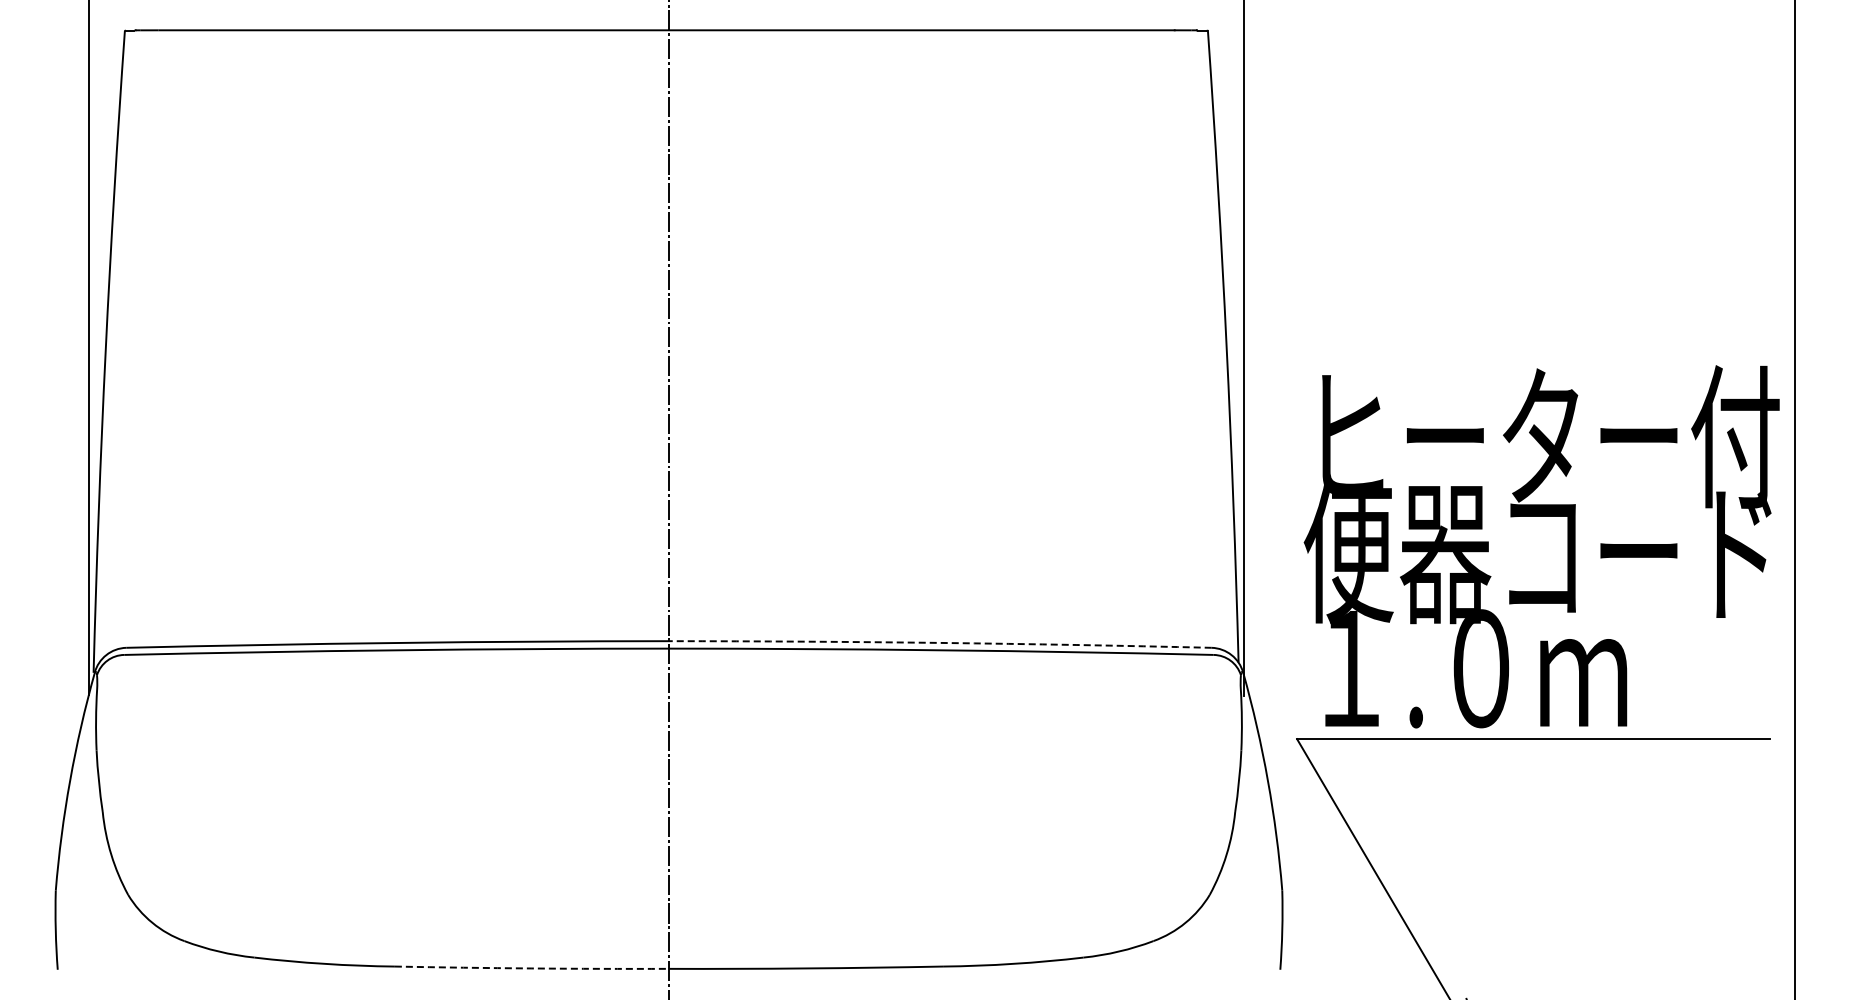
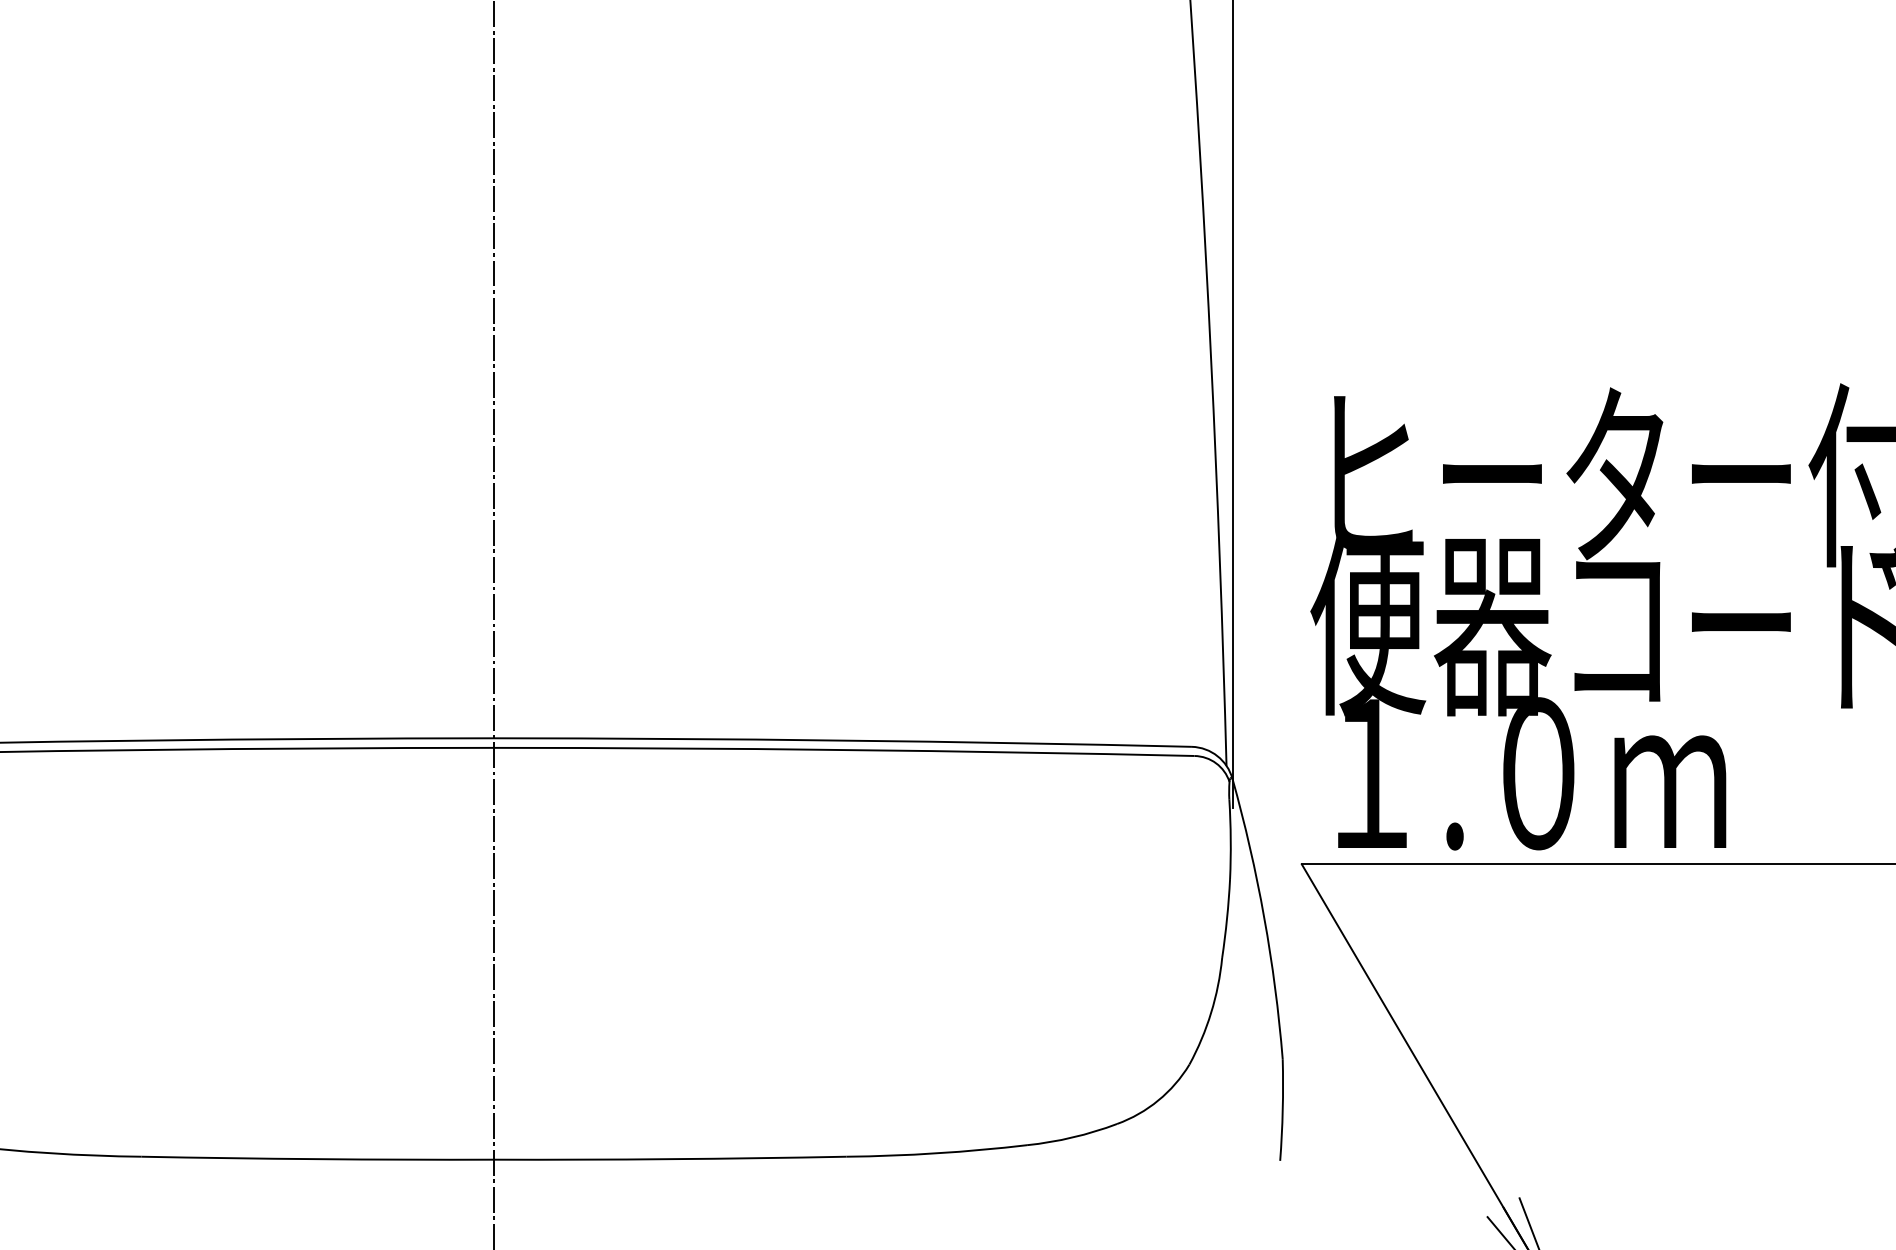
arc: (940, 642) -> (843, 739), dashed -> solid
arc: (531, 968) -> (317, 1159), dashed -> solid

